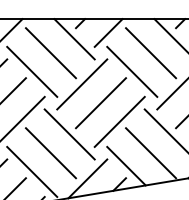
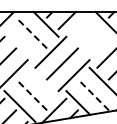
line: (149, 52) -> (92, 32), removed
line: (50, 53) -> (31, 33), solid -> dashed
line: (31, 71) -> (19, 44), removed
line: (131, 71) -> (81, 44), removed
line: (68, 133) -> (42, 82), removed
line: (50, 152) -> (31, 94), solid -> dashed
line: (151, 152) -> (93, 94), solid -> dashed

